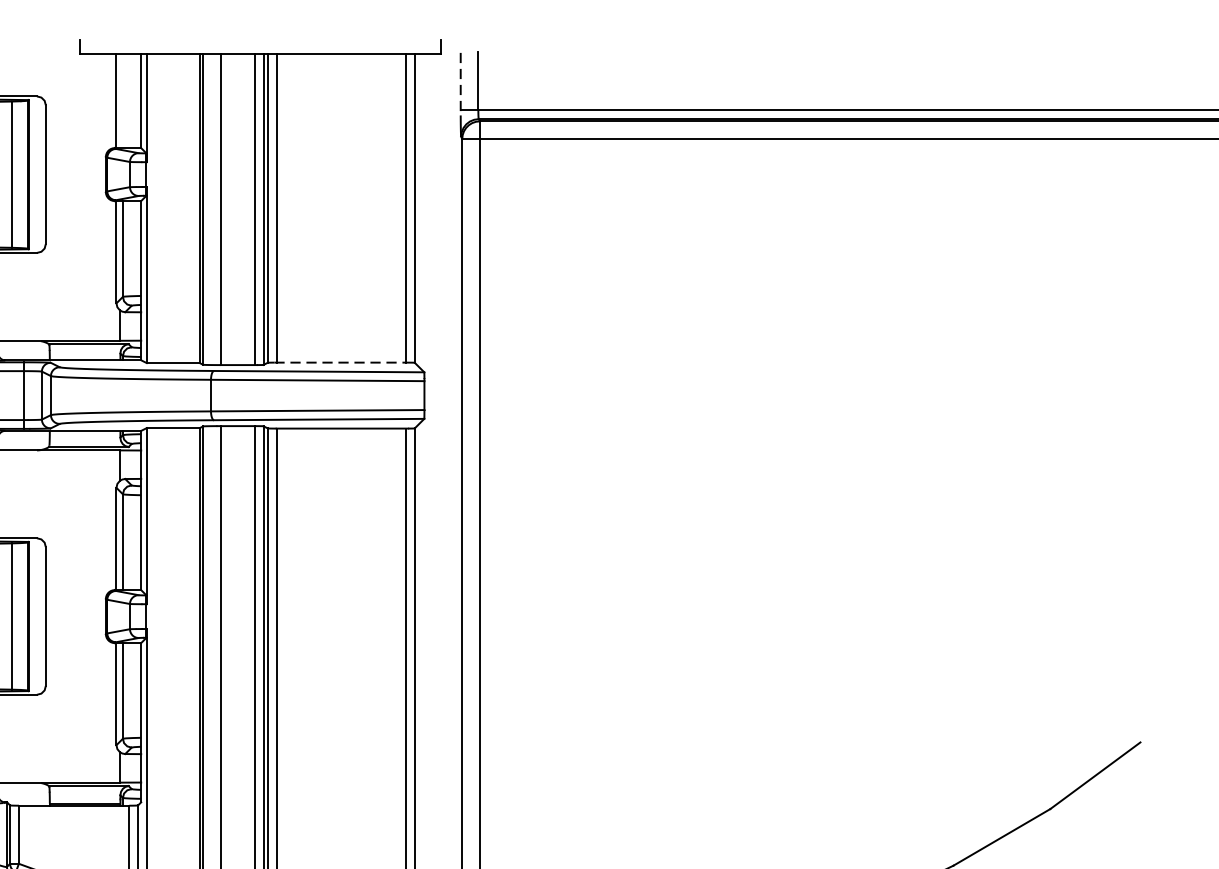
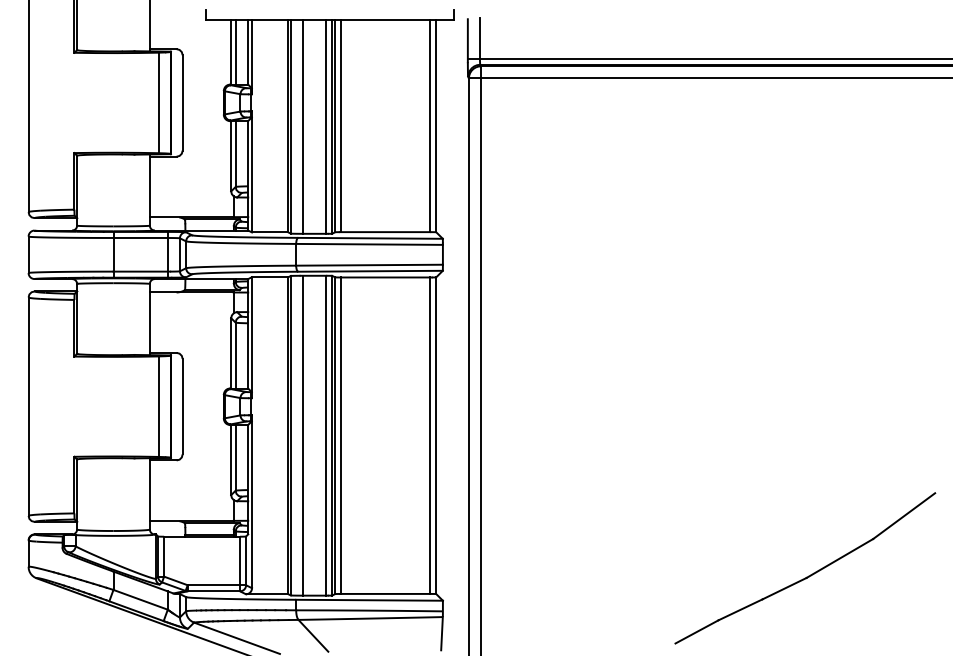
line: (460, 85) -> (467, 41), dashed -> solid
line: (122, 99) -> (235, 51), added
line: (340, 363) -> (385, 232), dashed -> solid

